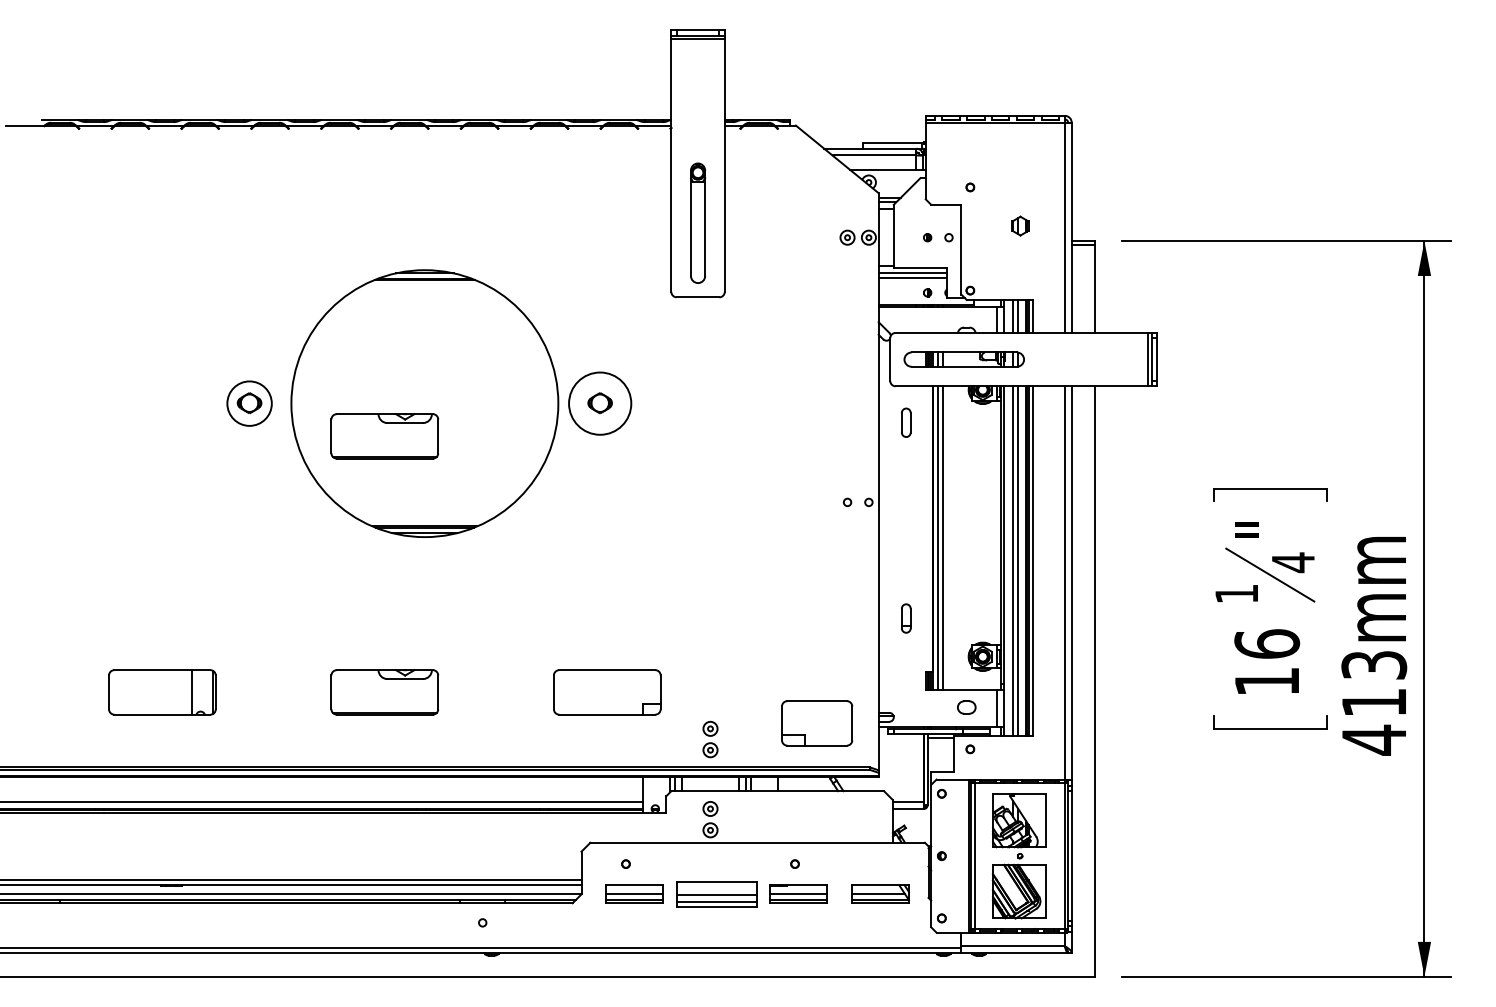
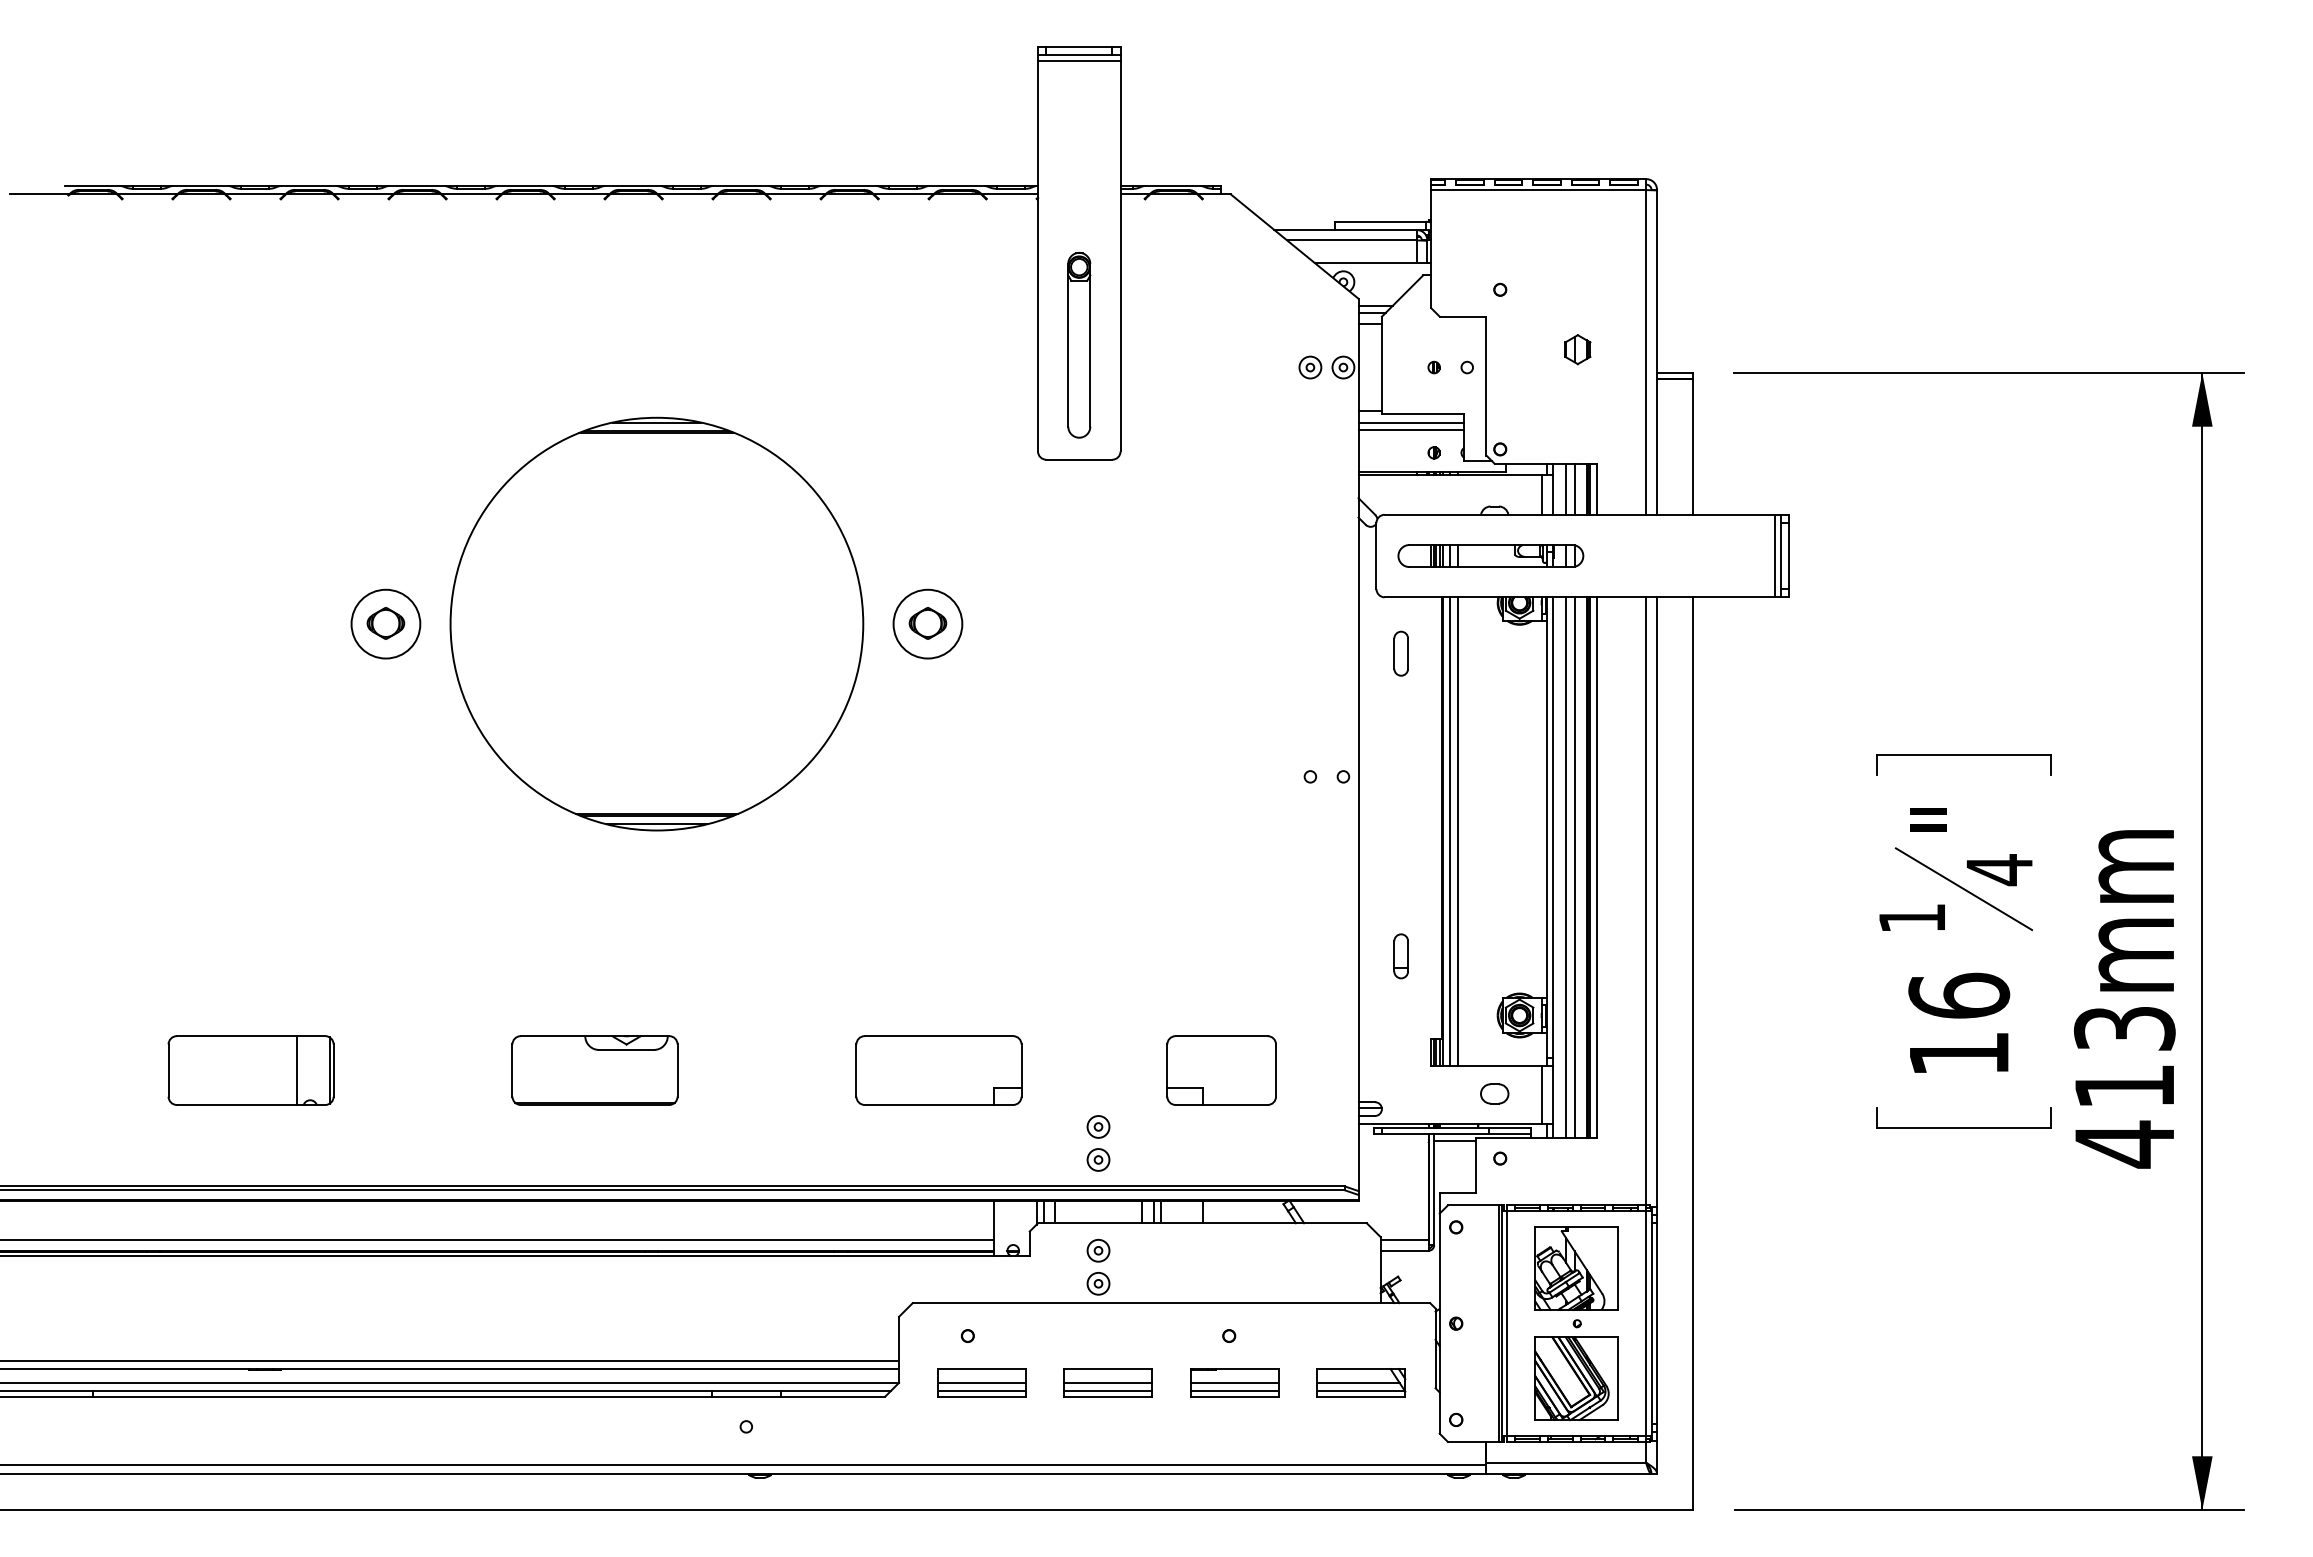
circle: (599, 403) -> (926, 623), size x0.71
part: (384, 436) -> (594, 674), removed
part: (817, 723) -> (1222, 1070), moved
part: (716, 893) -> (1107, 1381), size x0.71

